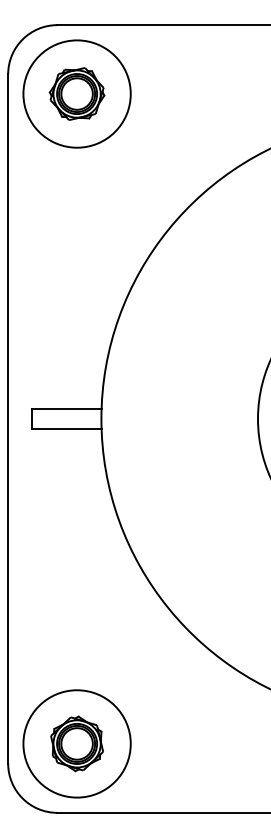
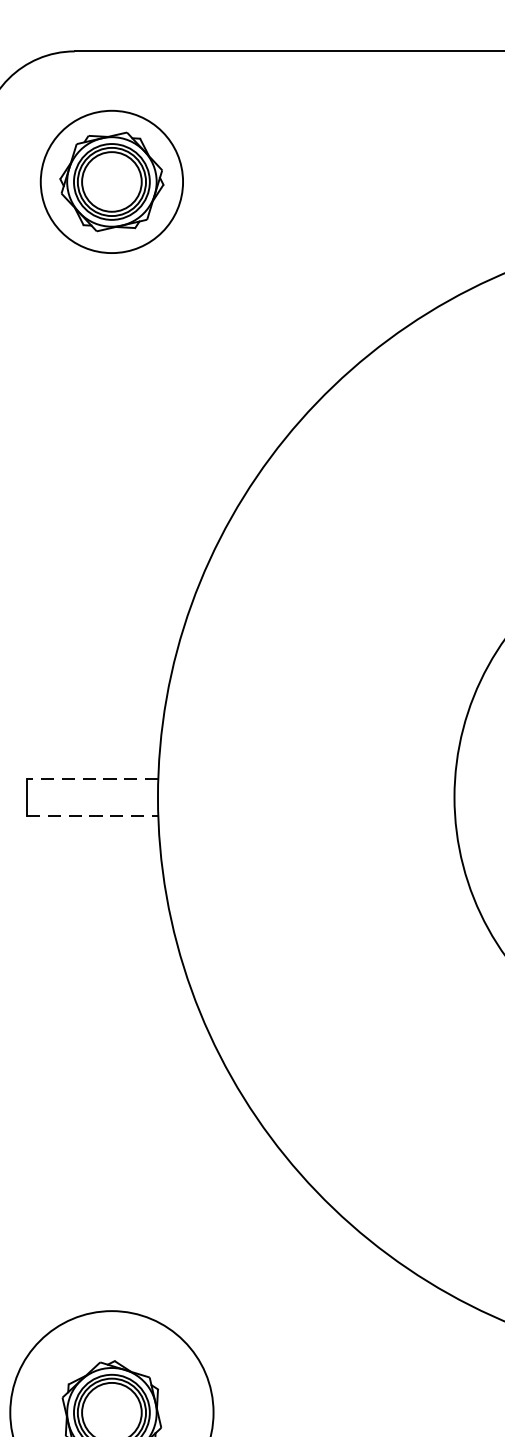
circle: (76, 93) -> (110, 180), size x0.7
line: (66, 409) -> (91, 779), solid -> dashed
line: (66, 428) -> (91, 815), solid -> dashed

